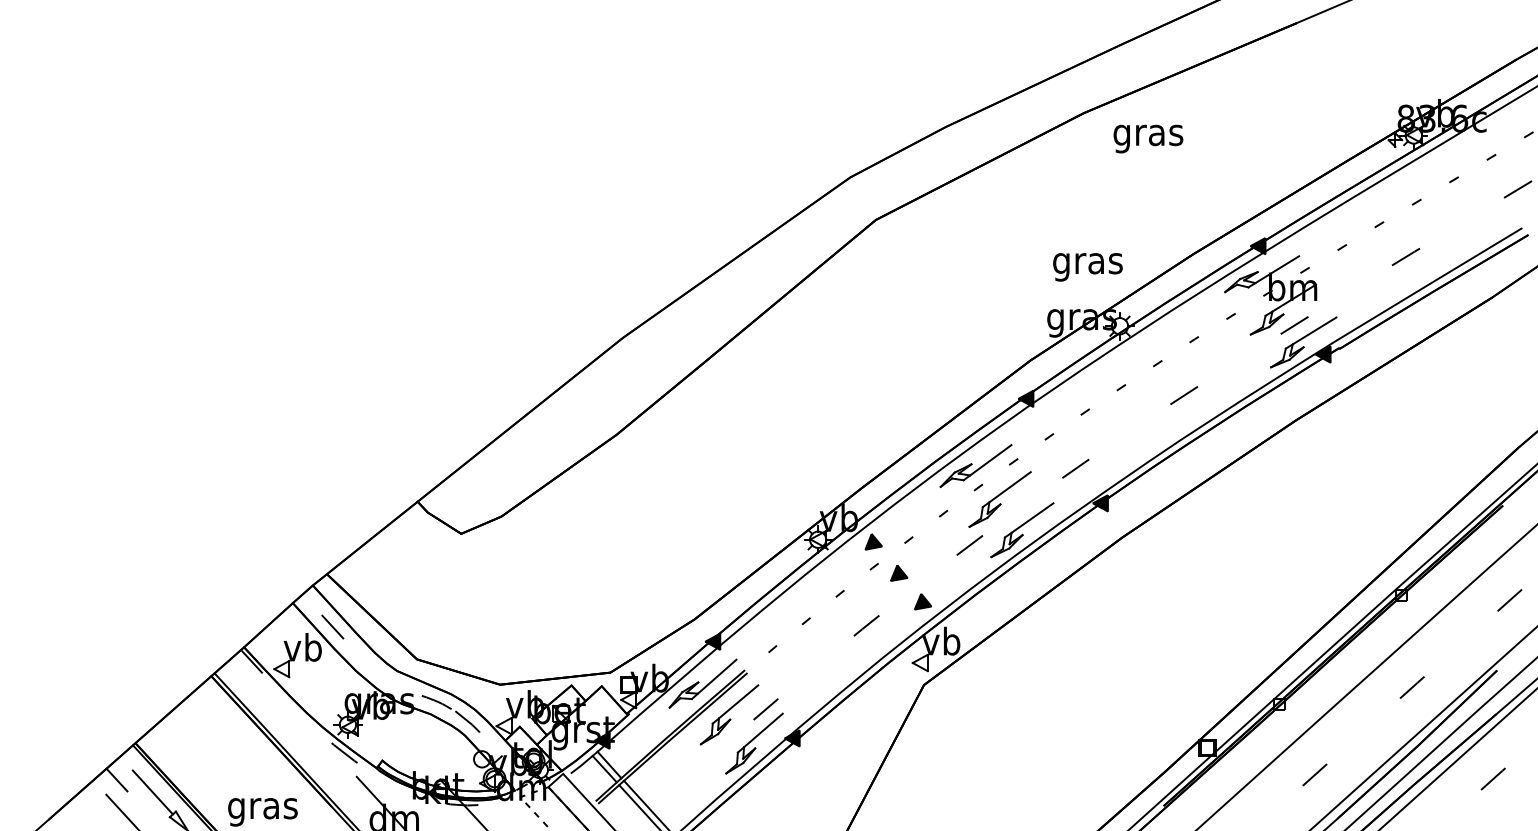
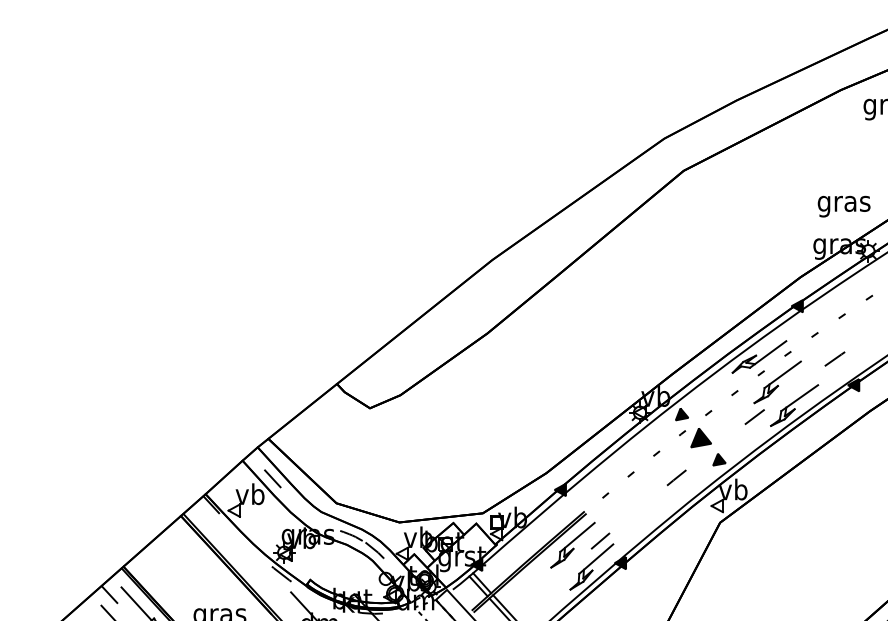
part: (899, 573) -> (701, 438), size x1.6
part: (702, 683) -> (552, 521), removed

